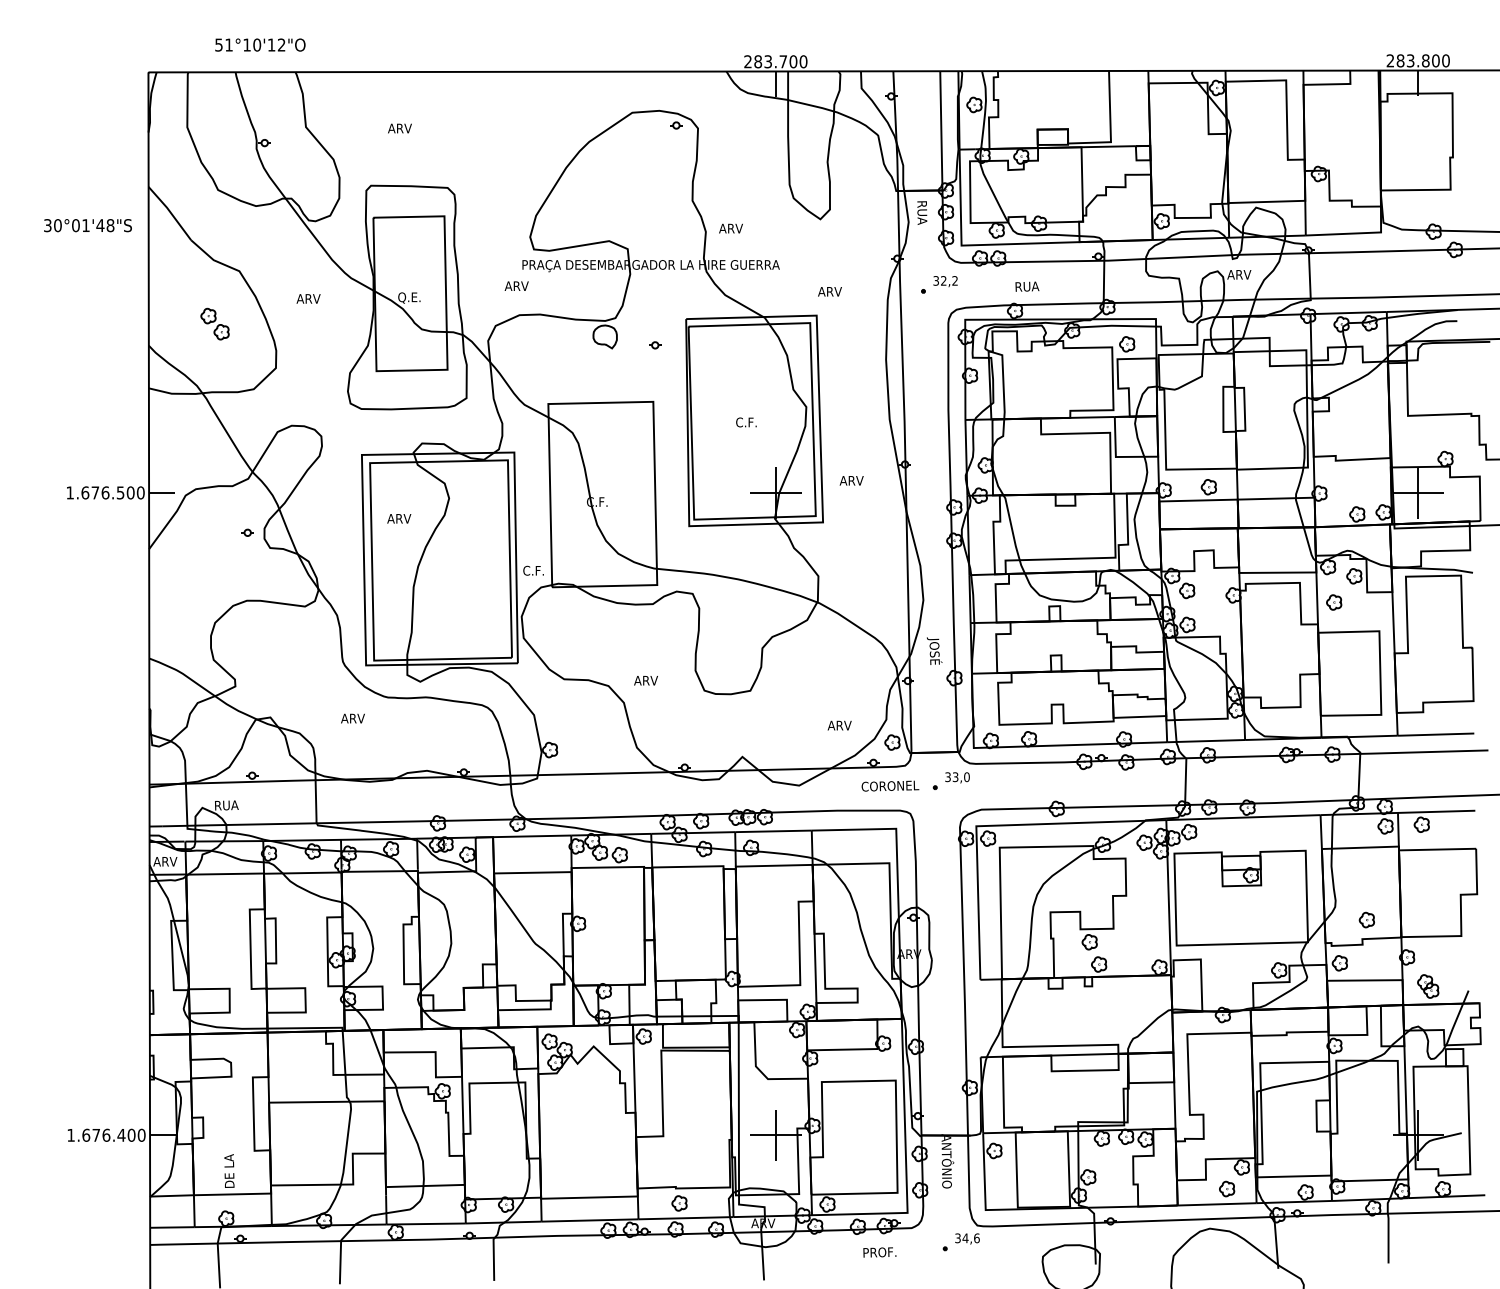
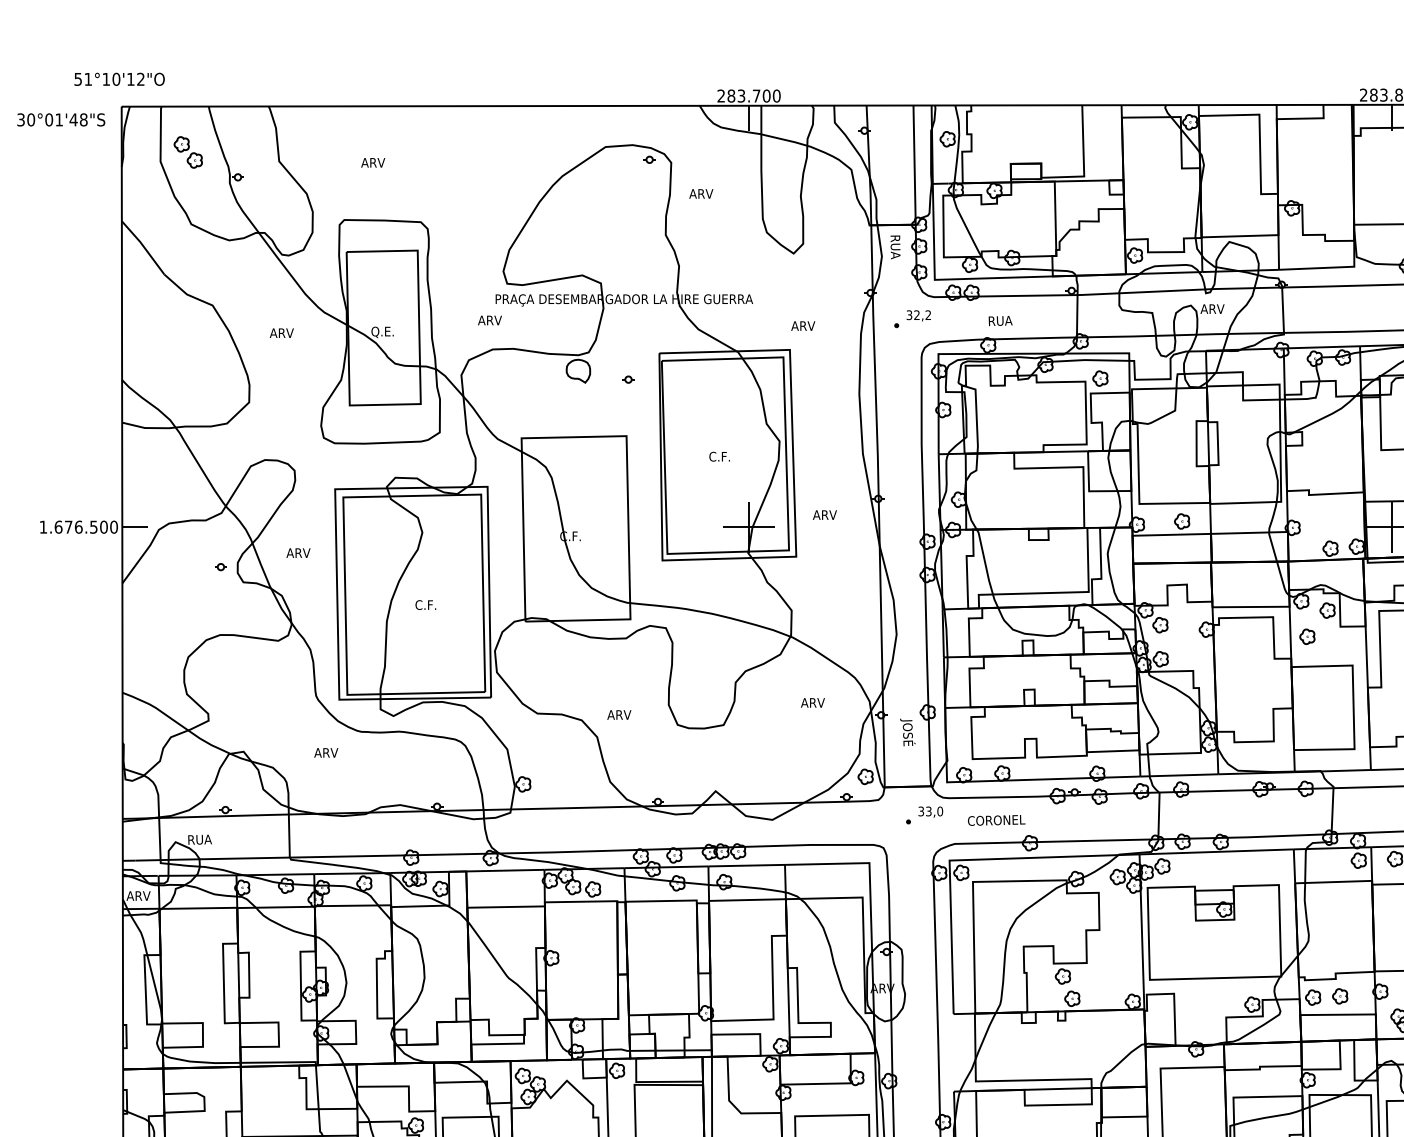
text: (260, 44) -> (119, 78), moved
text: (87, 225) -> (60, 119), moved
text: (730, 228) -> (700, 193), moved
part: (214, 323) -> (187, 151), moved
text: (399, 518) -> (298, 552), moved
text: (533, 570) -> (425, 604), moved
text: (934, 650) -> (907, 731), moved
text: (839, 725) -> (812, 702), moved
text: (890, 785) -> (996, 819), moved
part: (1366, 919) -> (1339, 995), moved

